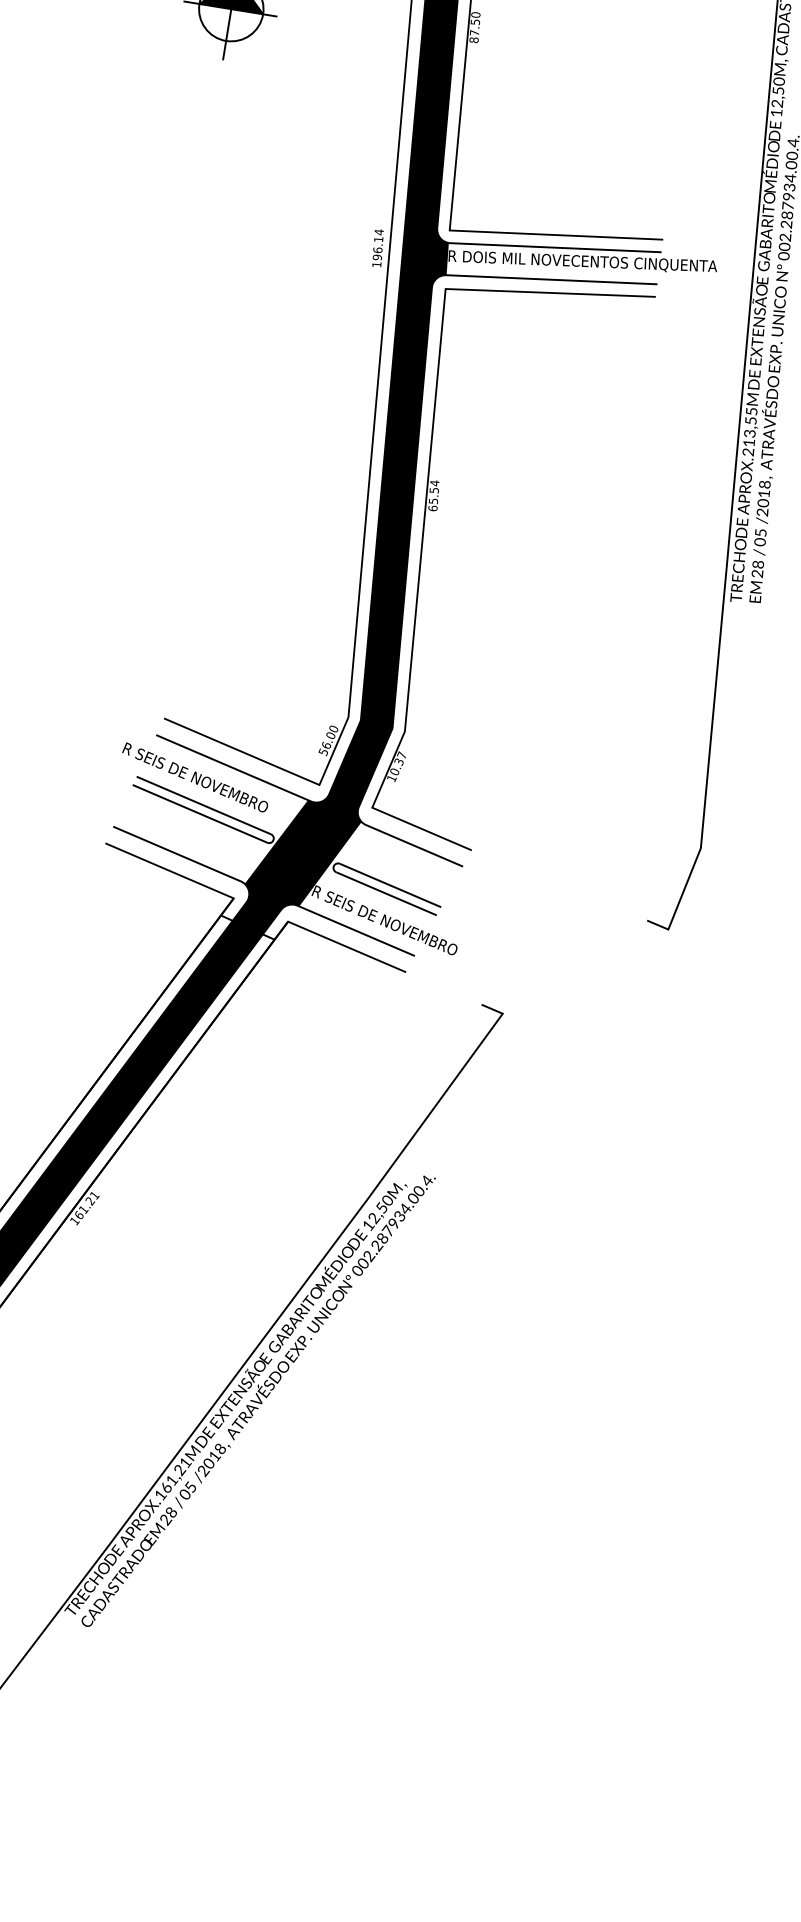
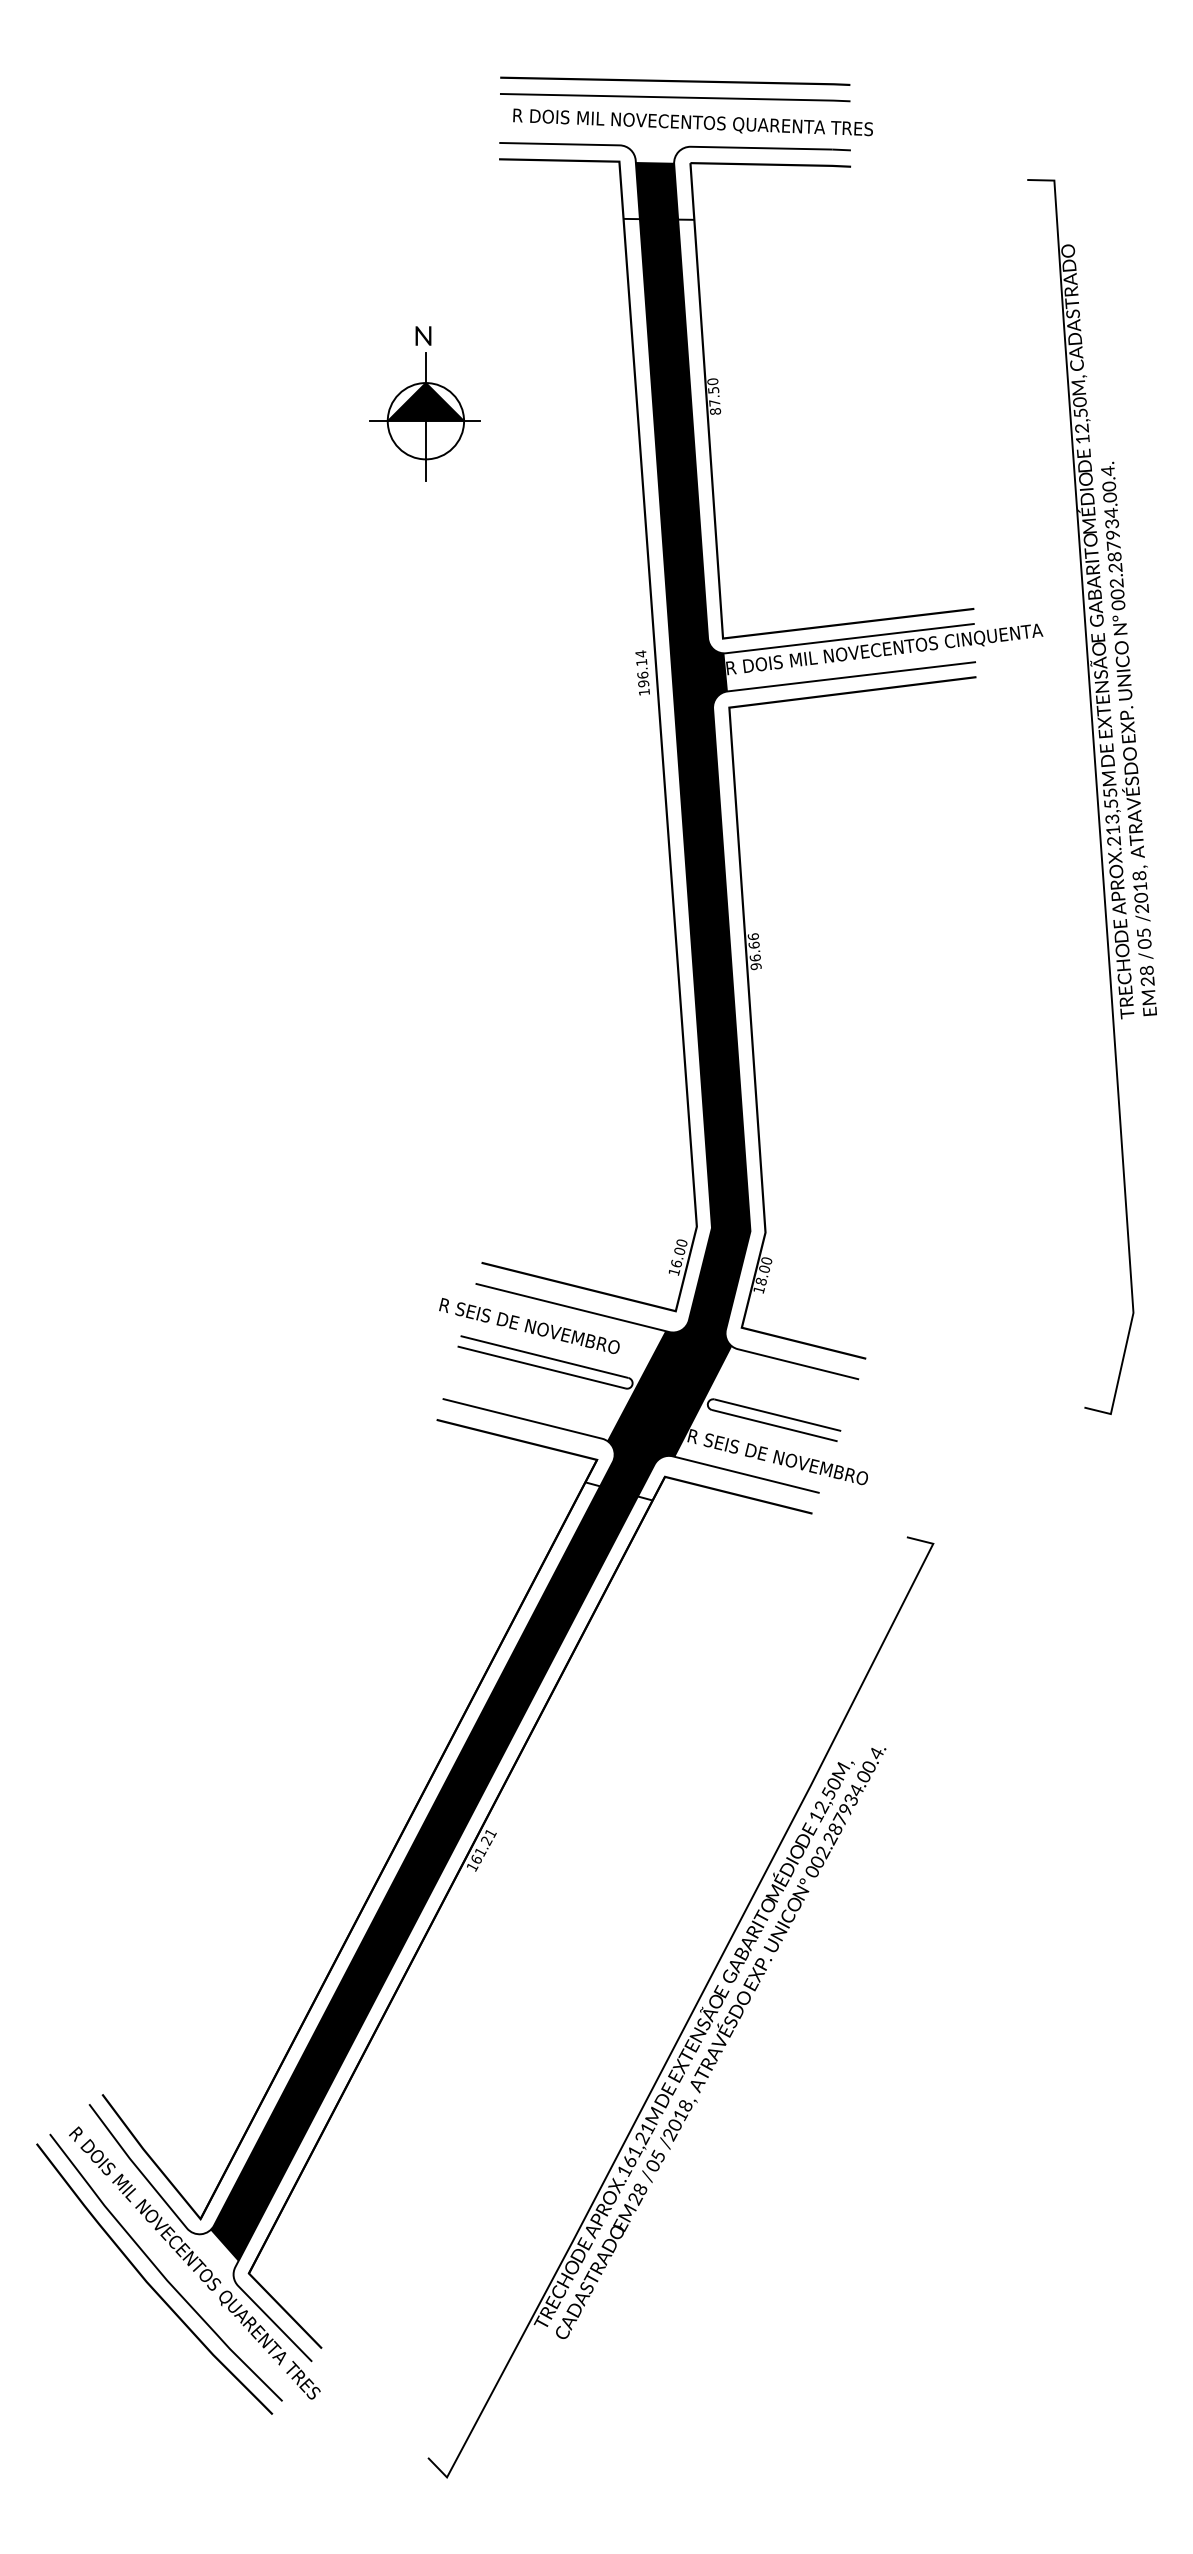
text: (433, 495) -> (754, 951), 65.54 -> 96.66
text: (323, 752) -> (674, 1272), 56.00 -> 16.00
text: (398, 762) -> (763, 1270), 10.37 -> 18.00

